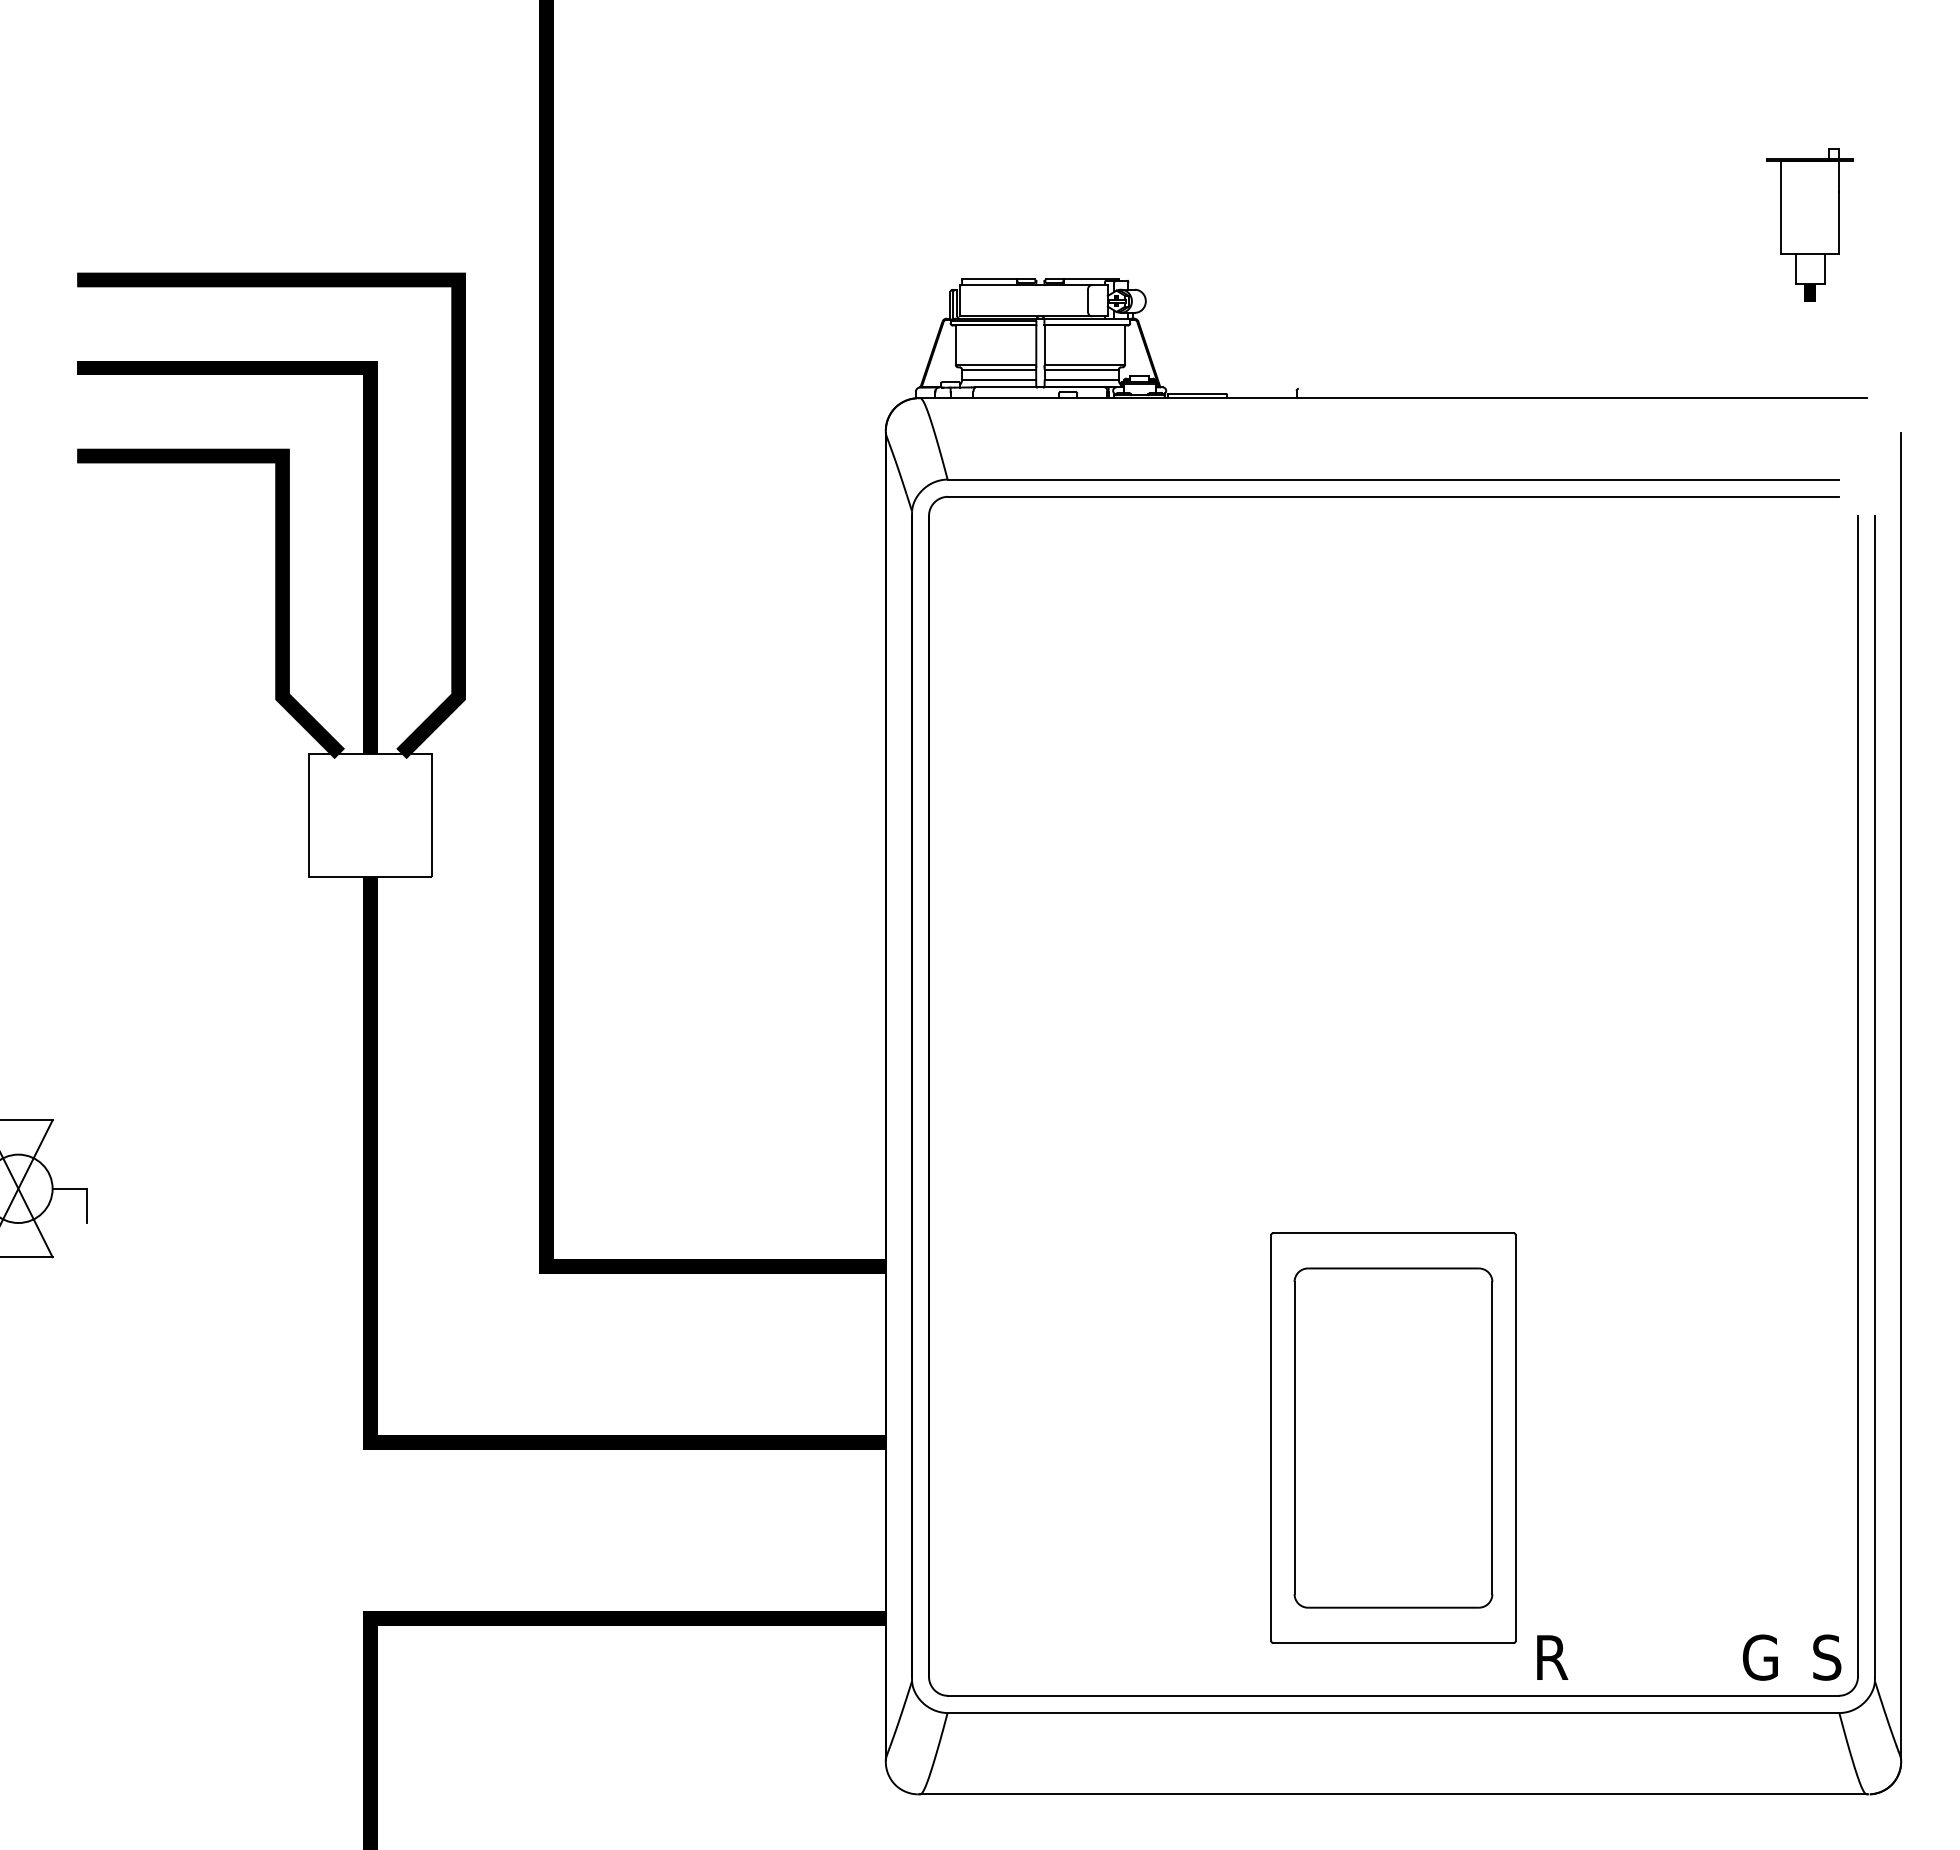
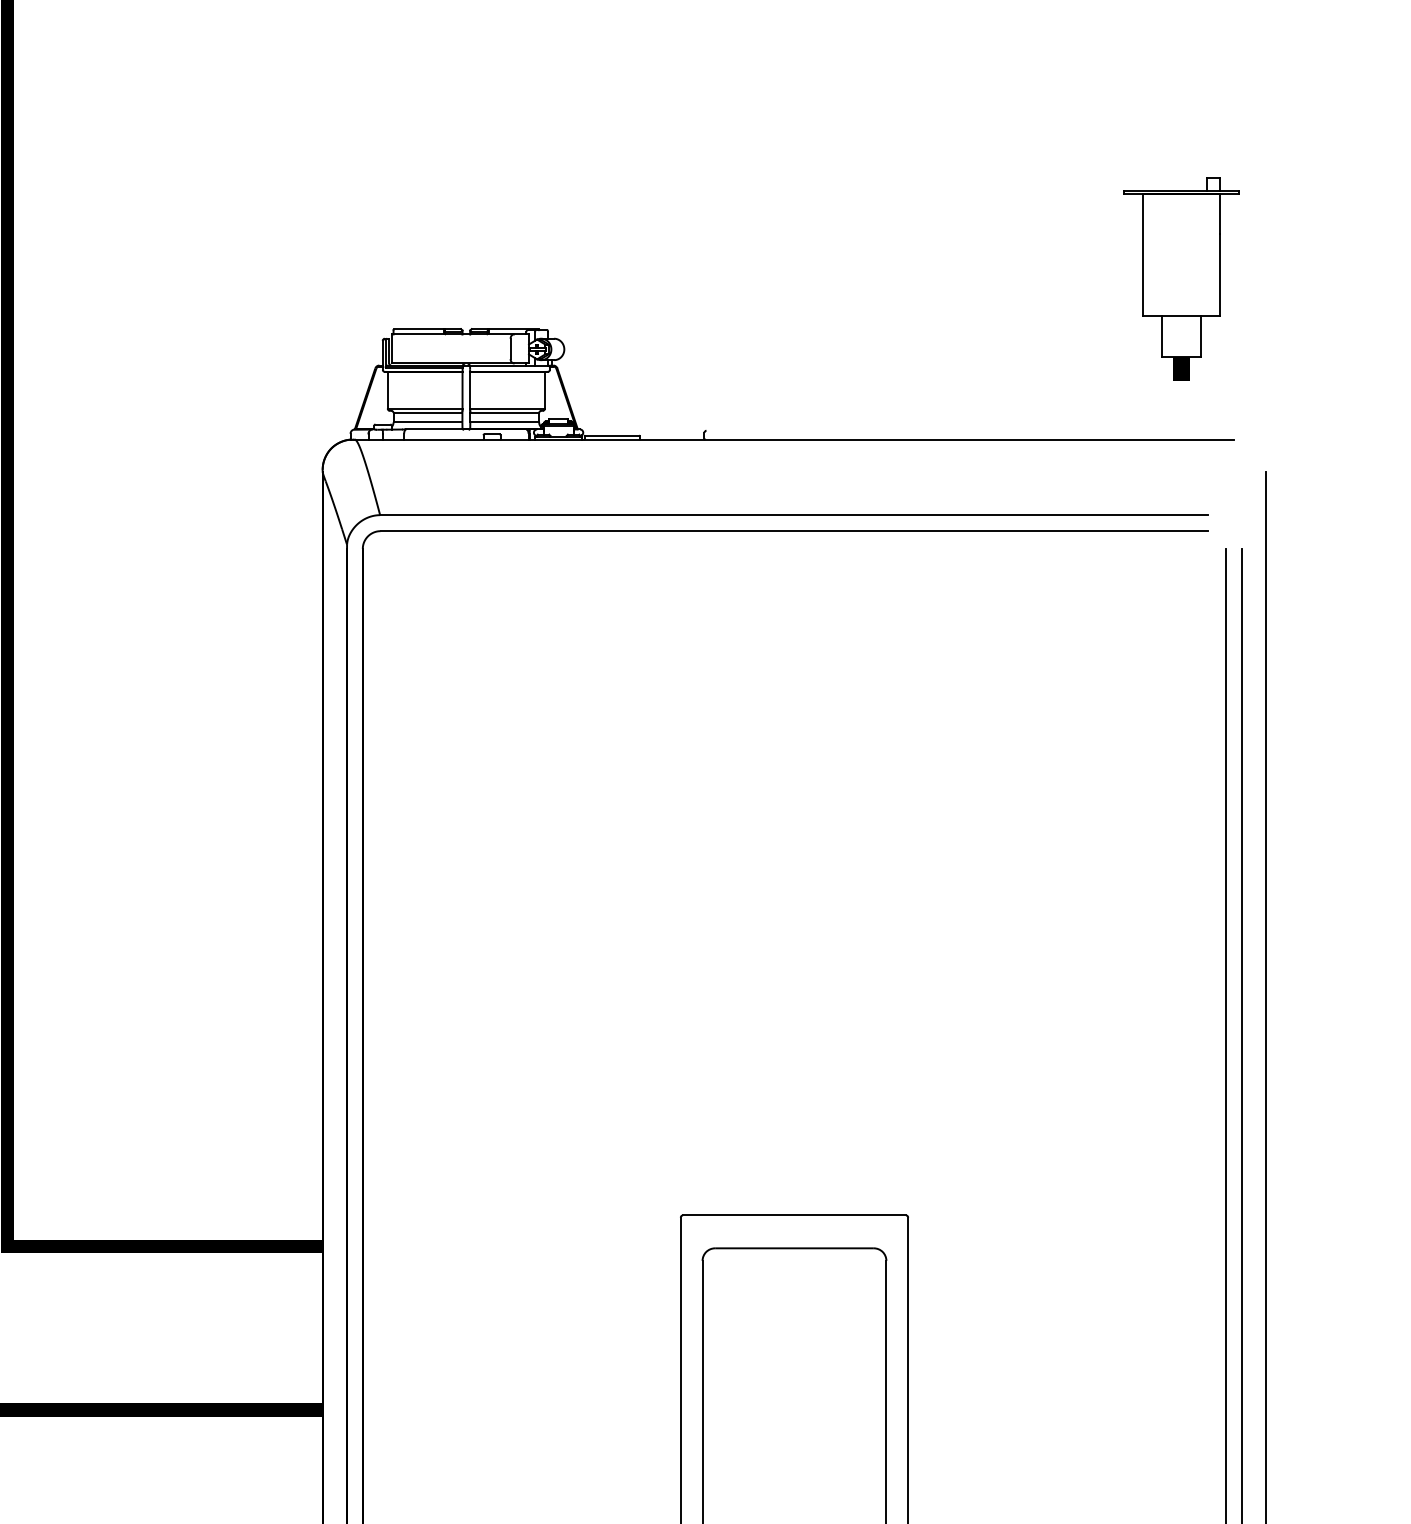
part: (1809, 225) -> (1181, 279), size x1.43

